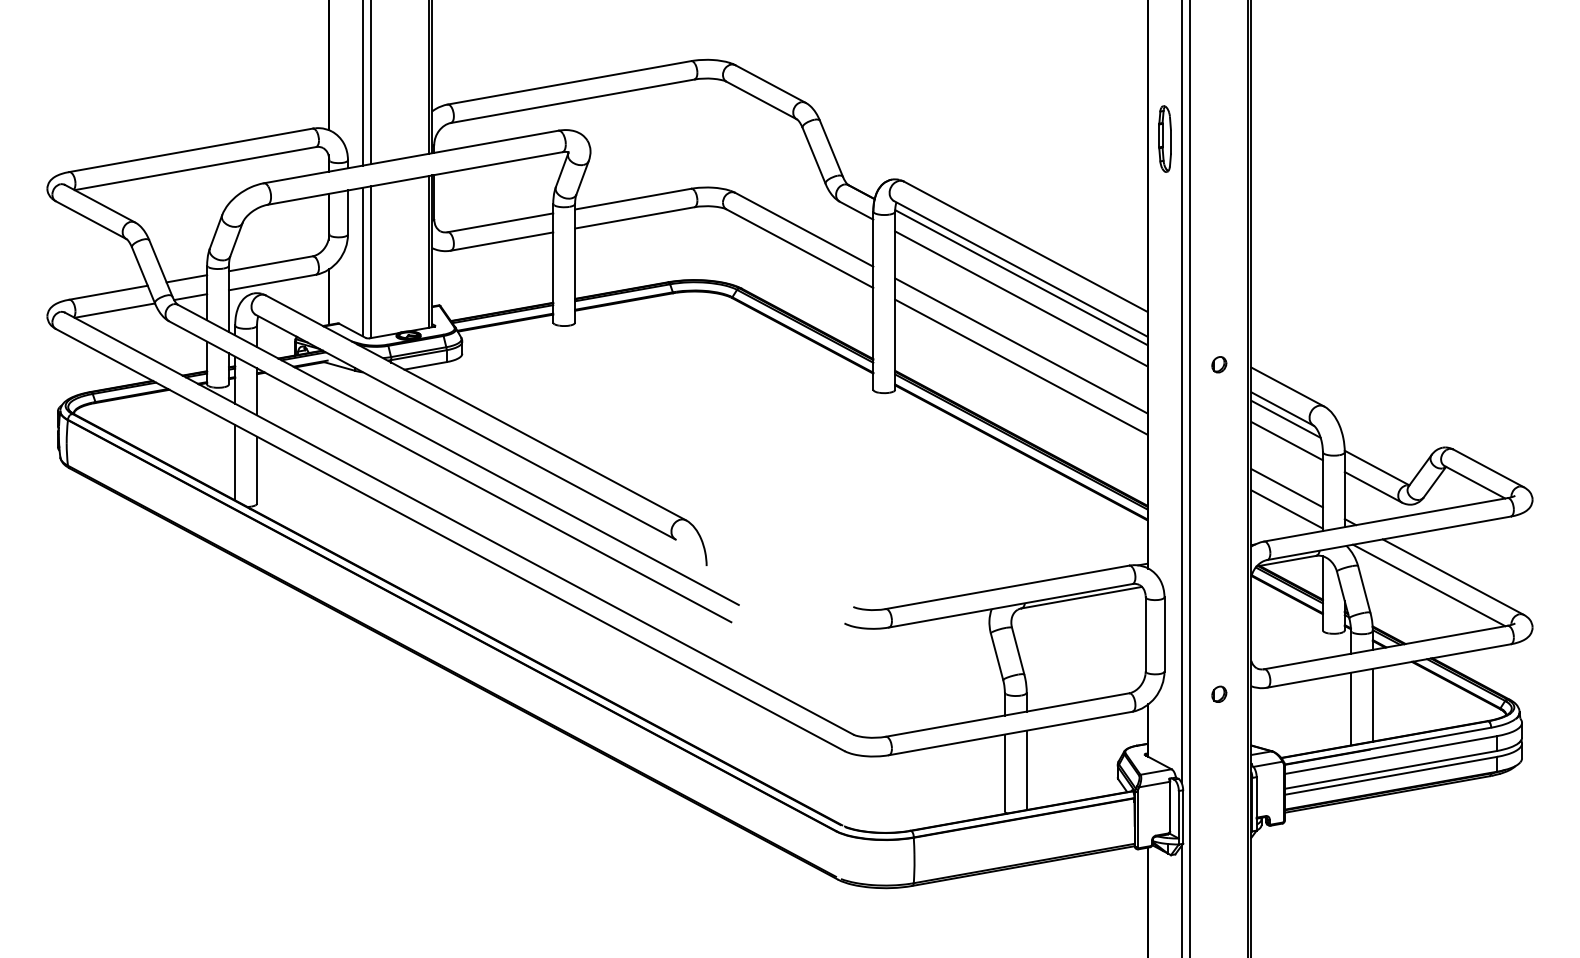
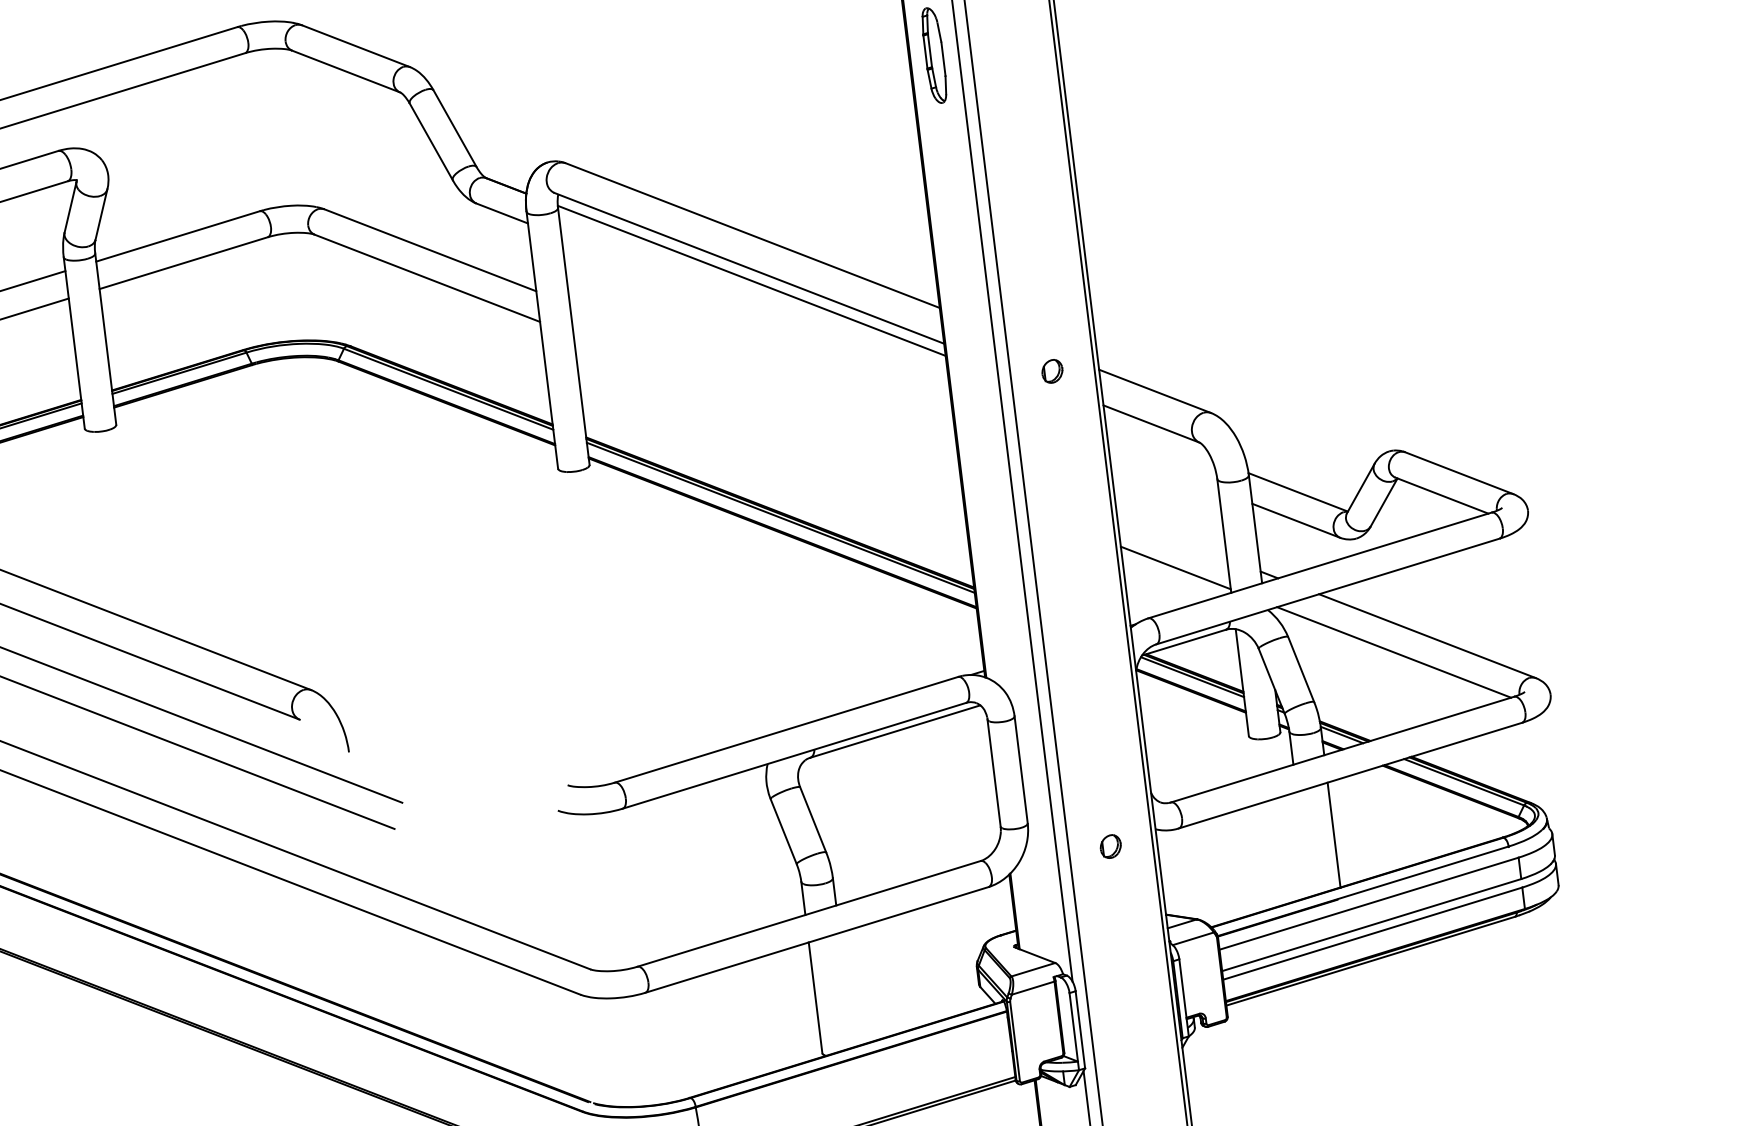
line: (1021, 298) -> (755, 310), removed
line: (1021, 345) -> (763, 378), removed
line: (1021, 366) -> (767, 408), removed
line: (1285, 418) -> (1157, 437), removed
line: (1286, 440) -> (1162, 468), removed
line: (1286, 488) -> (1171, 537), removed
line: (1350, 708) -> (1302, 843), removed
line: (1026, 770) -> (846, 990), removed

